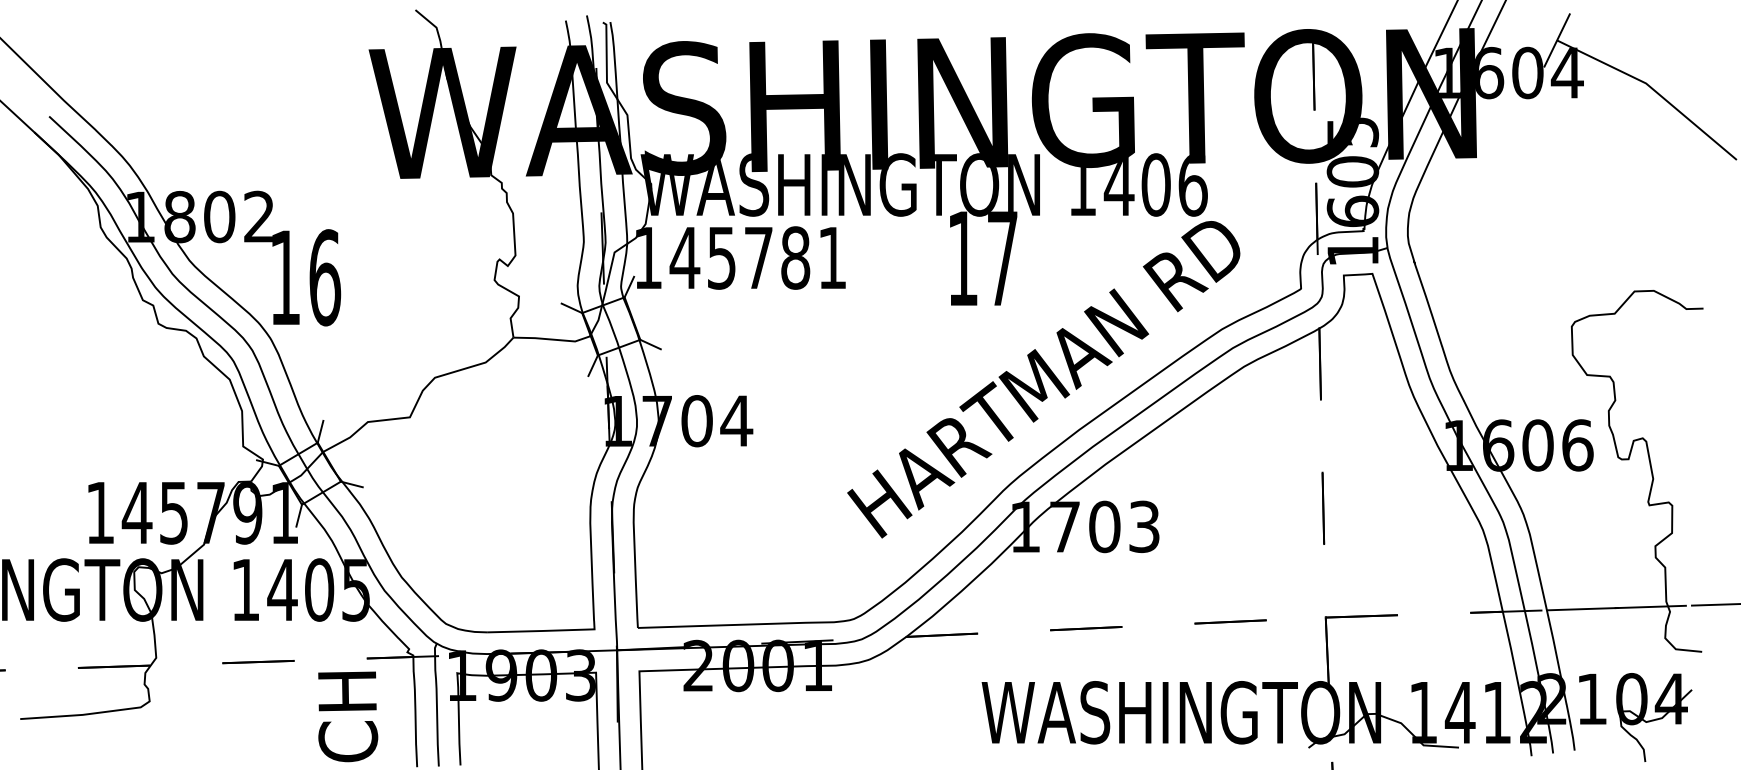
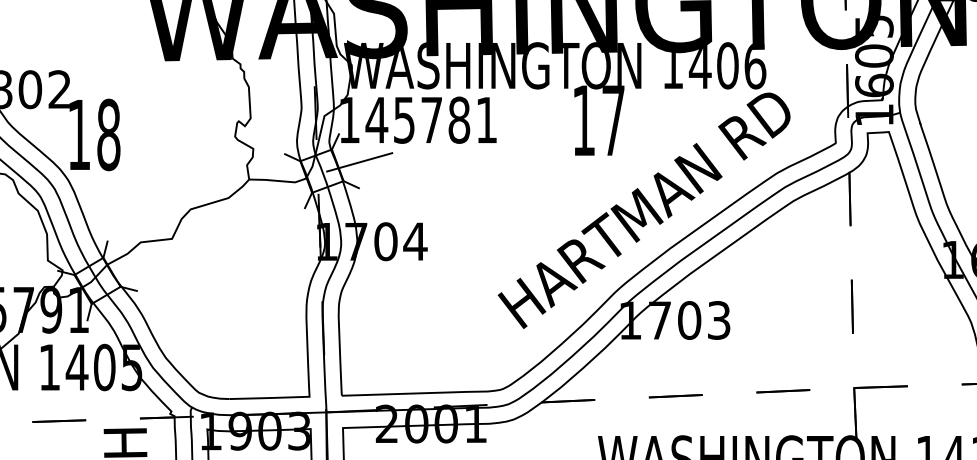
text: (325, 277) -> (109, 134), 16 -> 18
line: (661, 314) -> (359, 162), added

